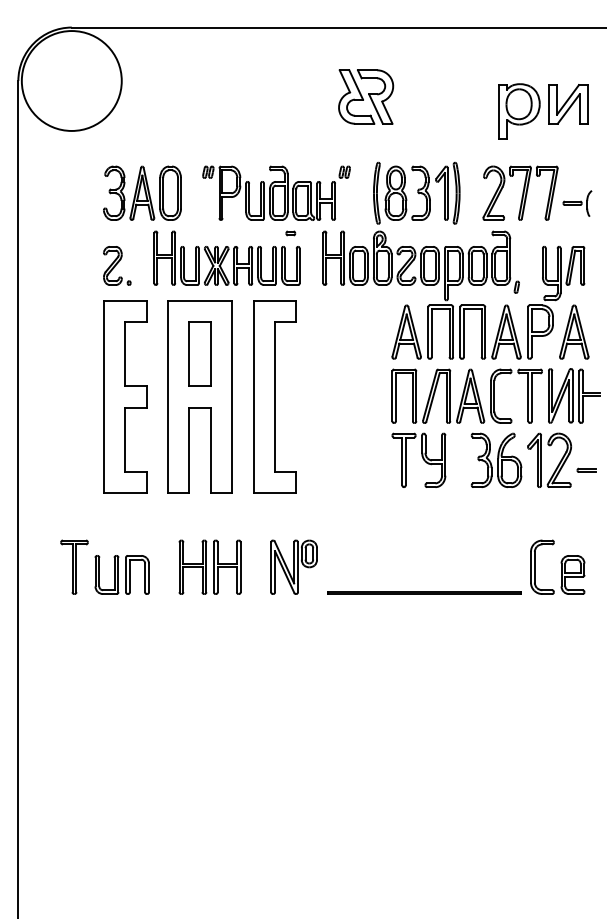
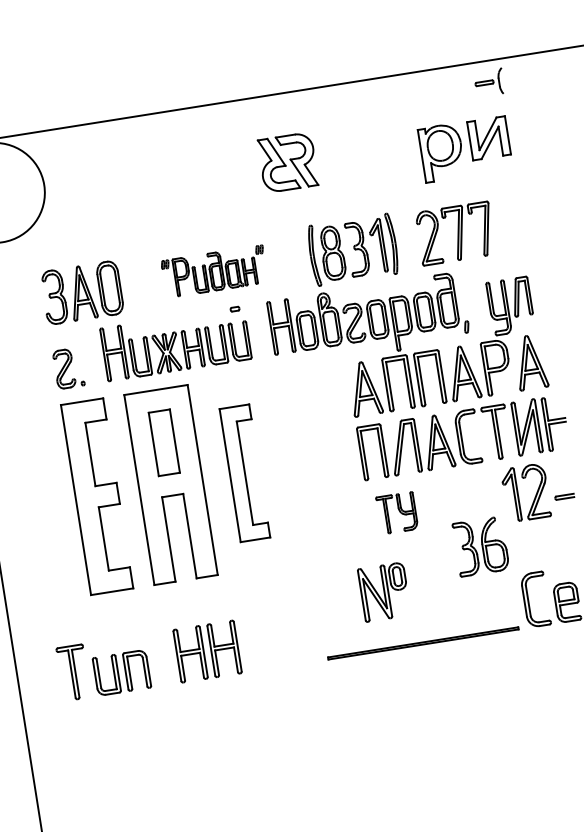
part: (276, 192) -> (214, 271), size x0.7
part: (577, 203) -> (489, 82), moved
part: (274, 396) -> (244, 472), size x0.7
part: (418, 459) -> (396, 512), size x0.7
part: (496, 459) -> (480, 545), moved
part: (293, 566) -> (383, 591), moved

